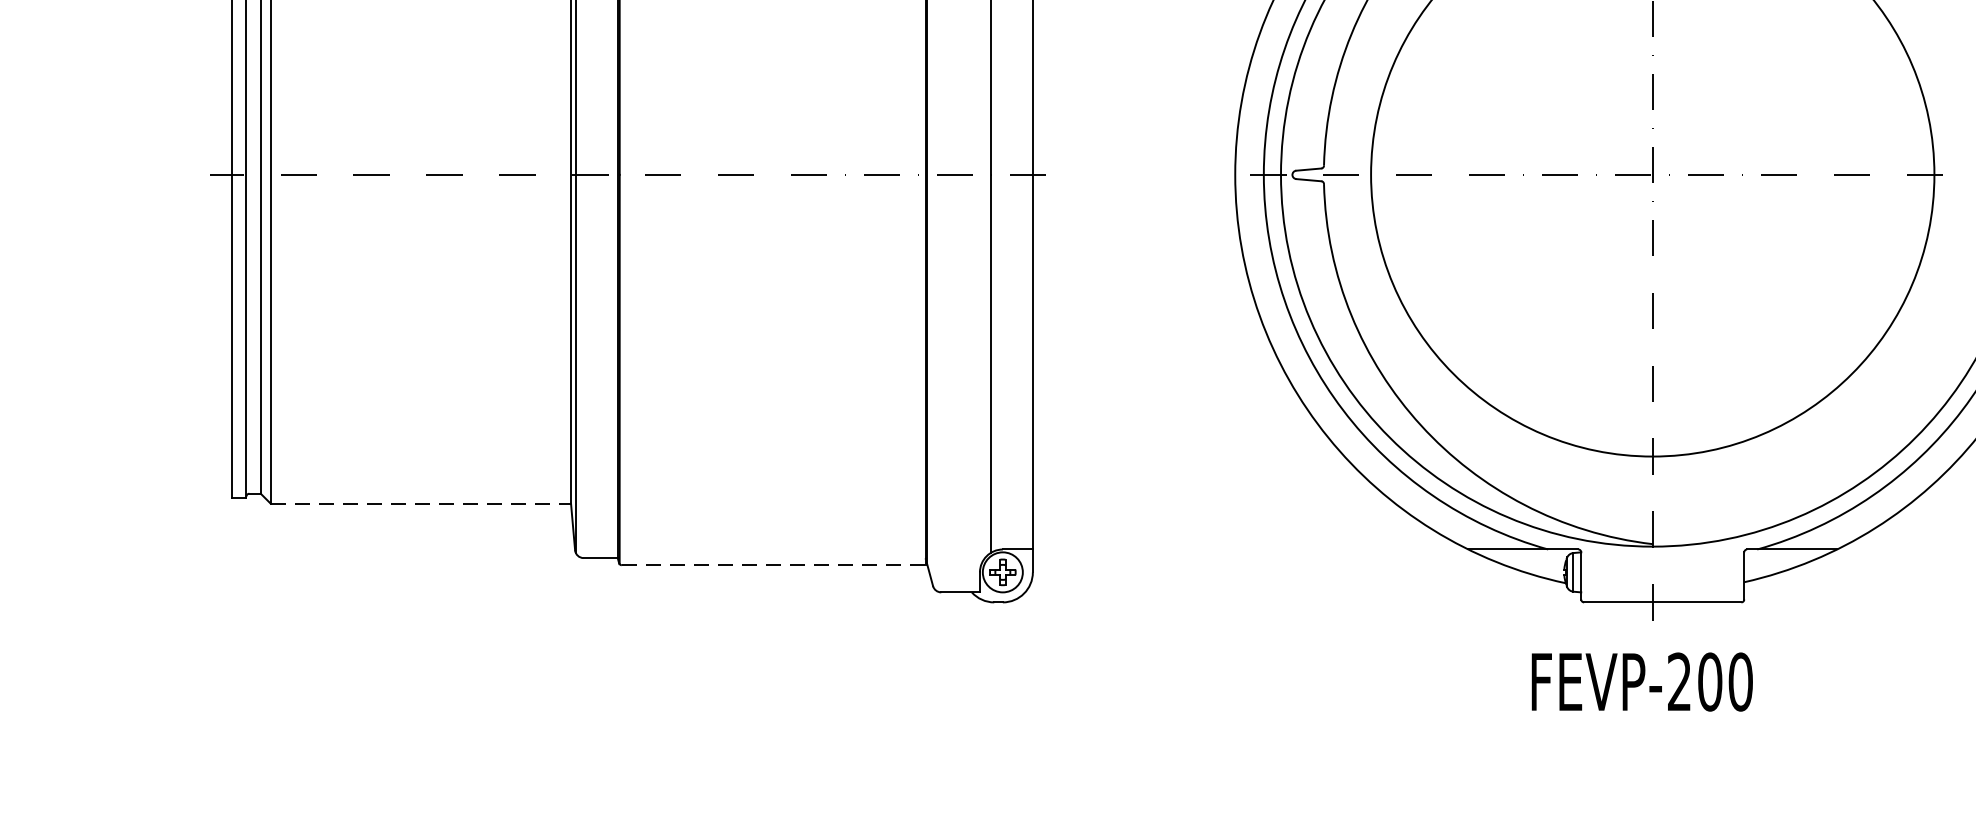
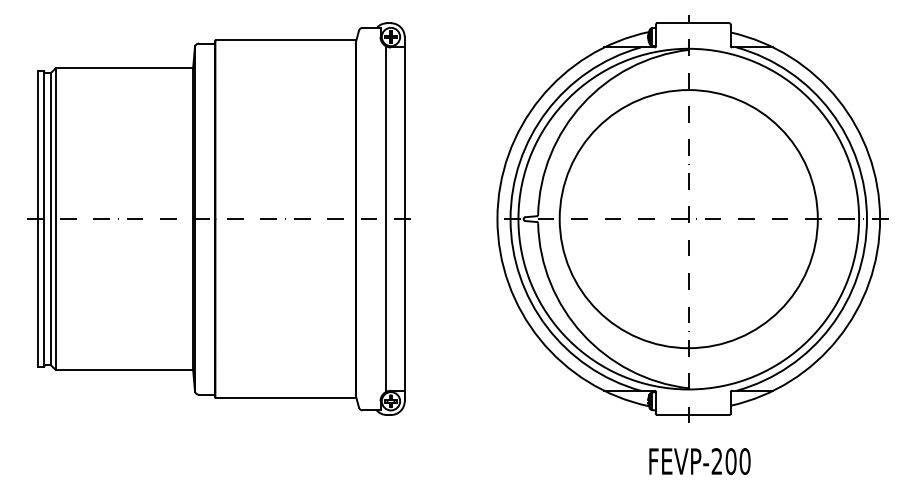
line: (421, 503) -> (124, 369), dashed -> solid
line: (774, 566) -> (286, 398), dashed -> solid
text: (1641, 681) -> (699, 461), moved

